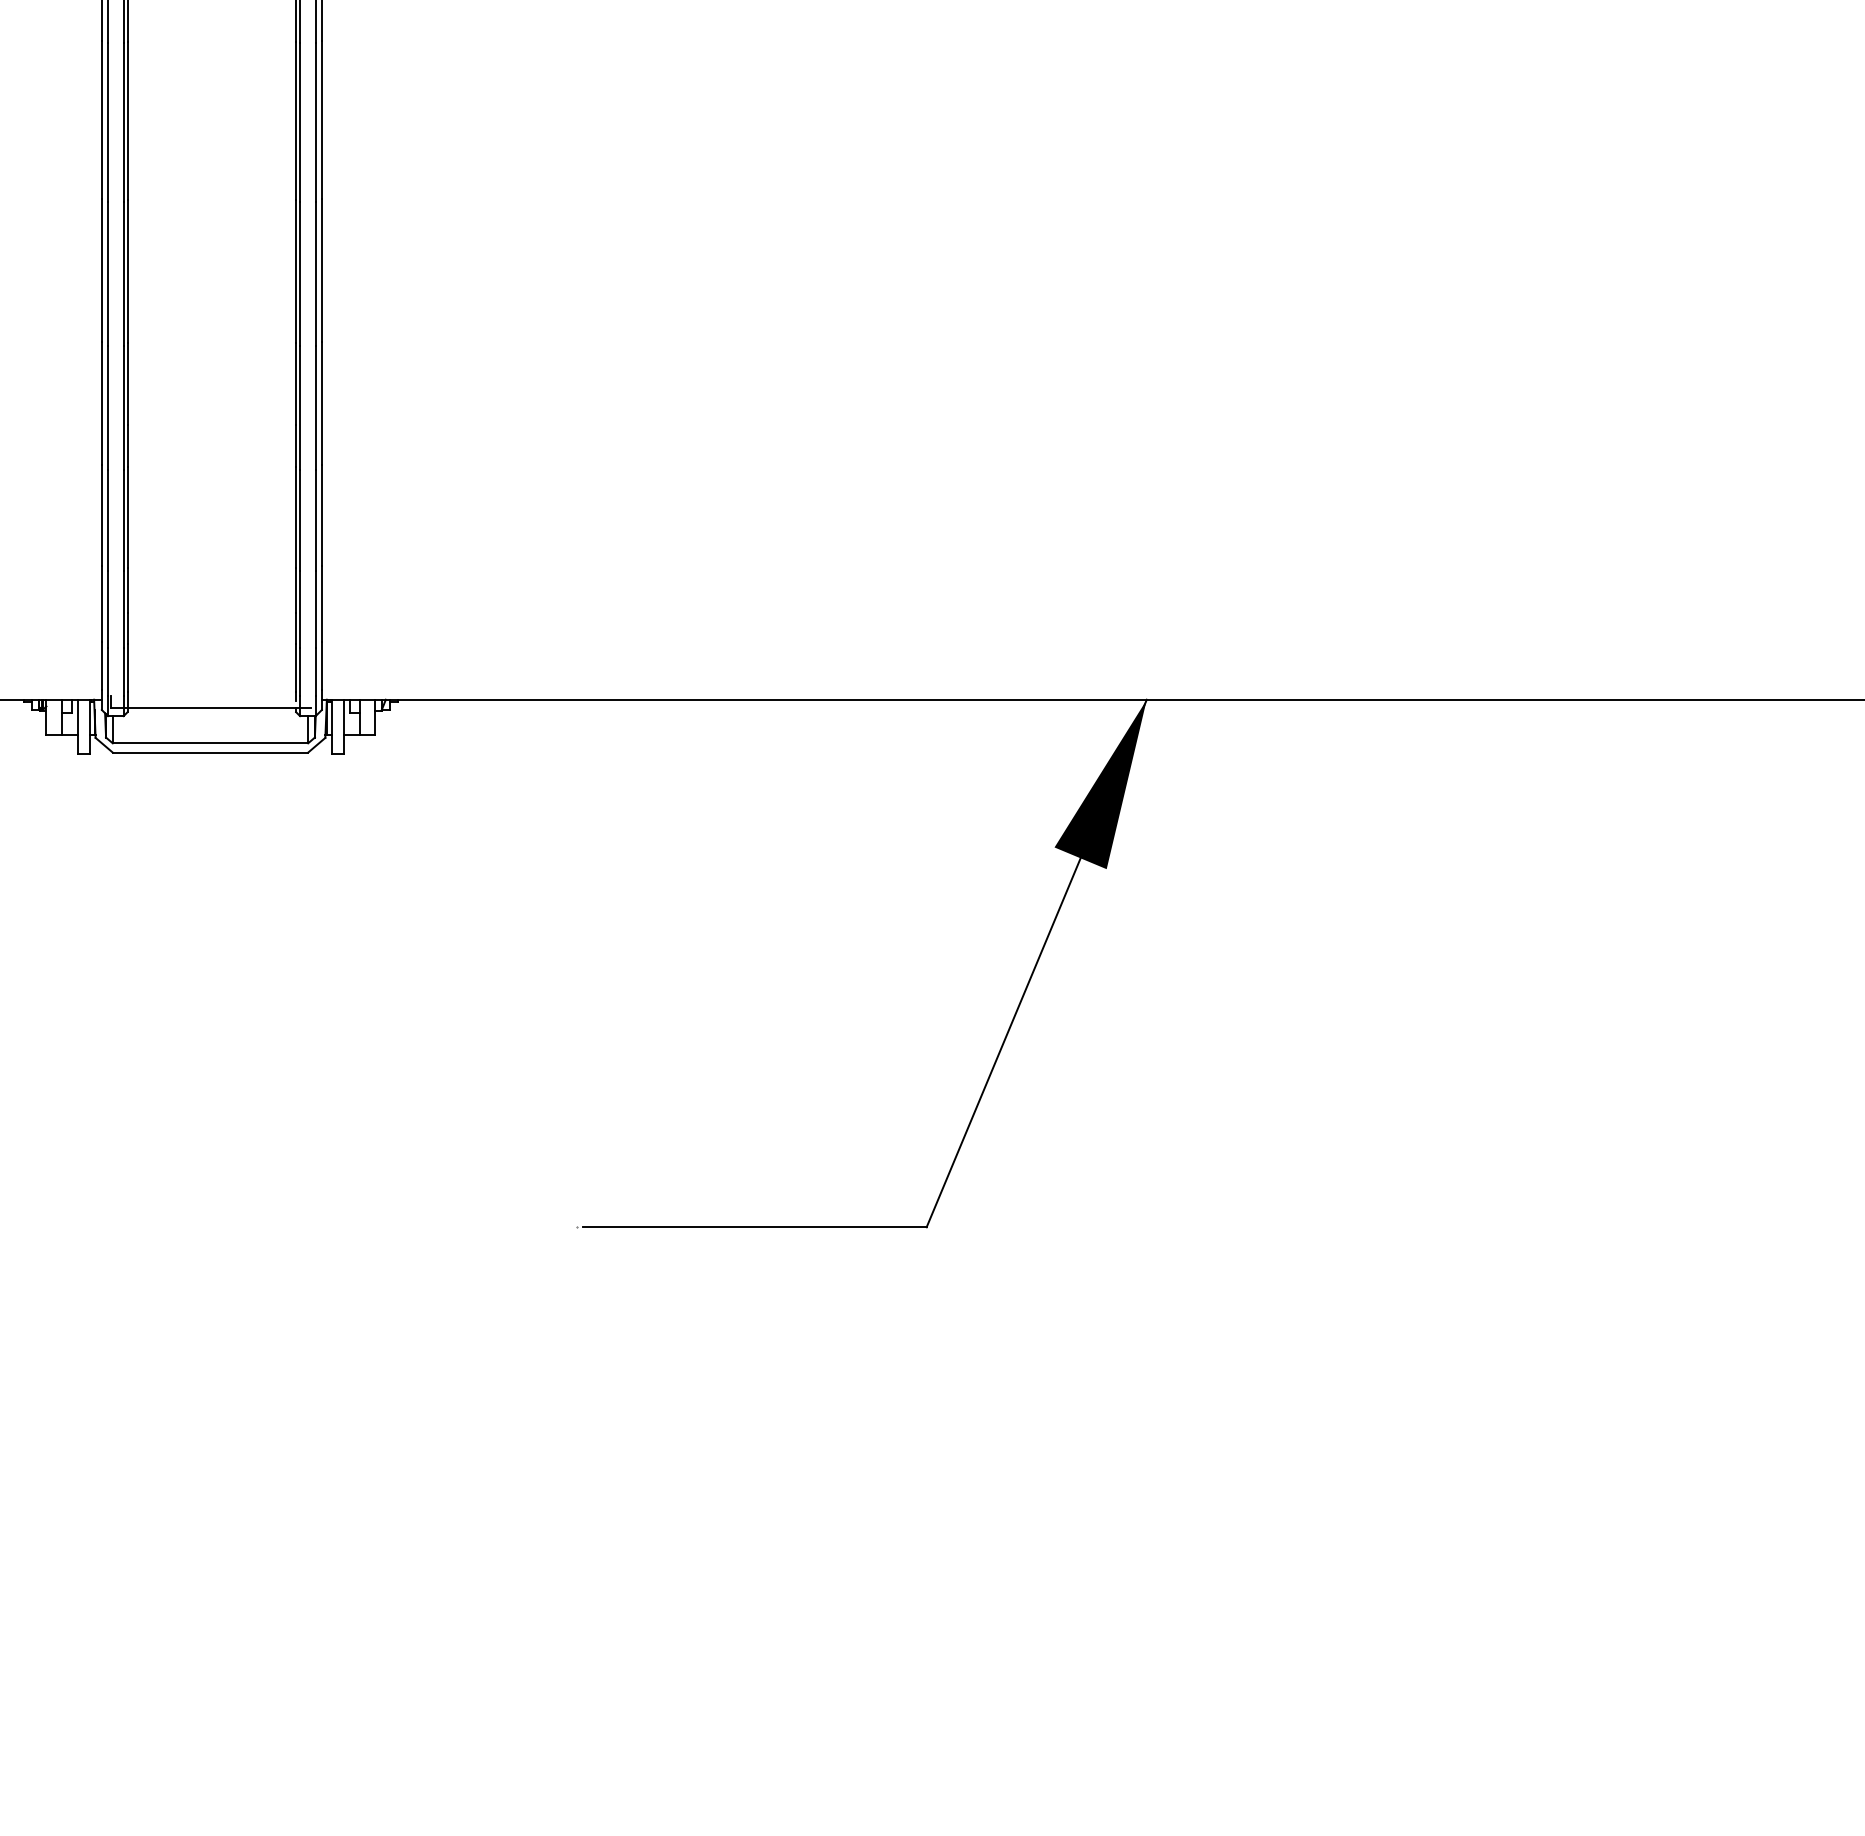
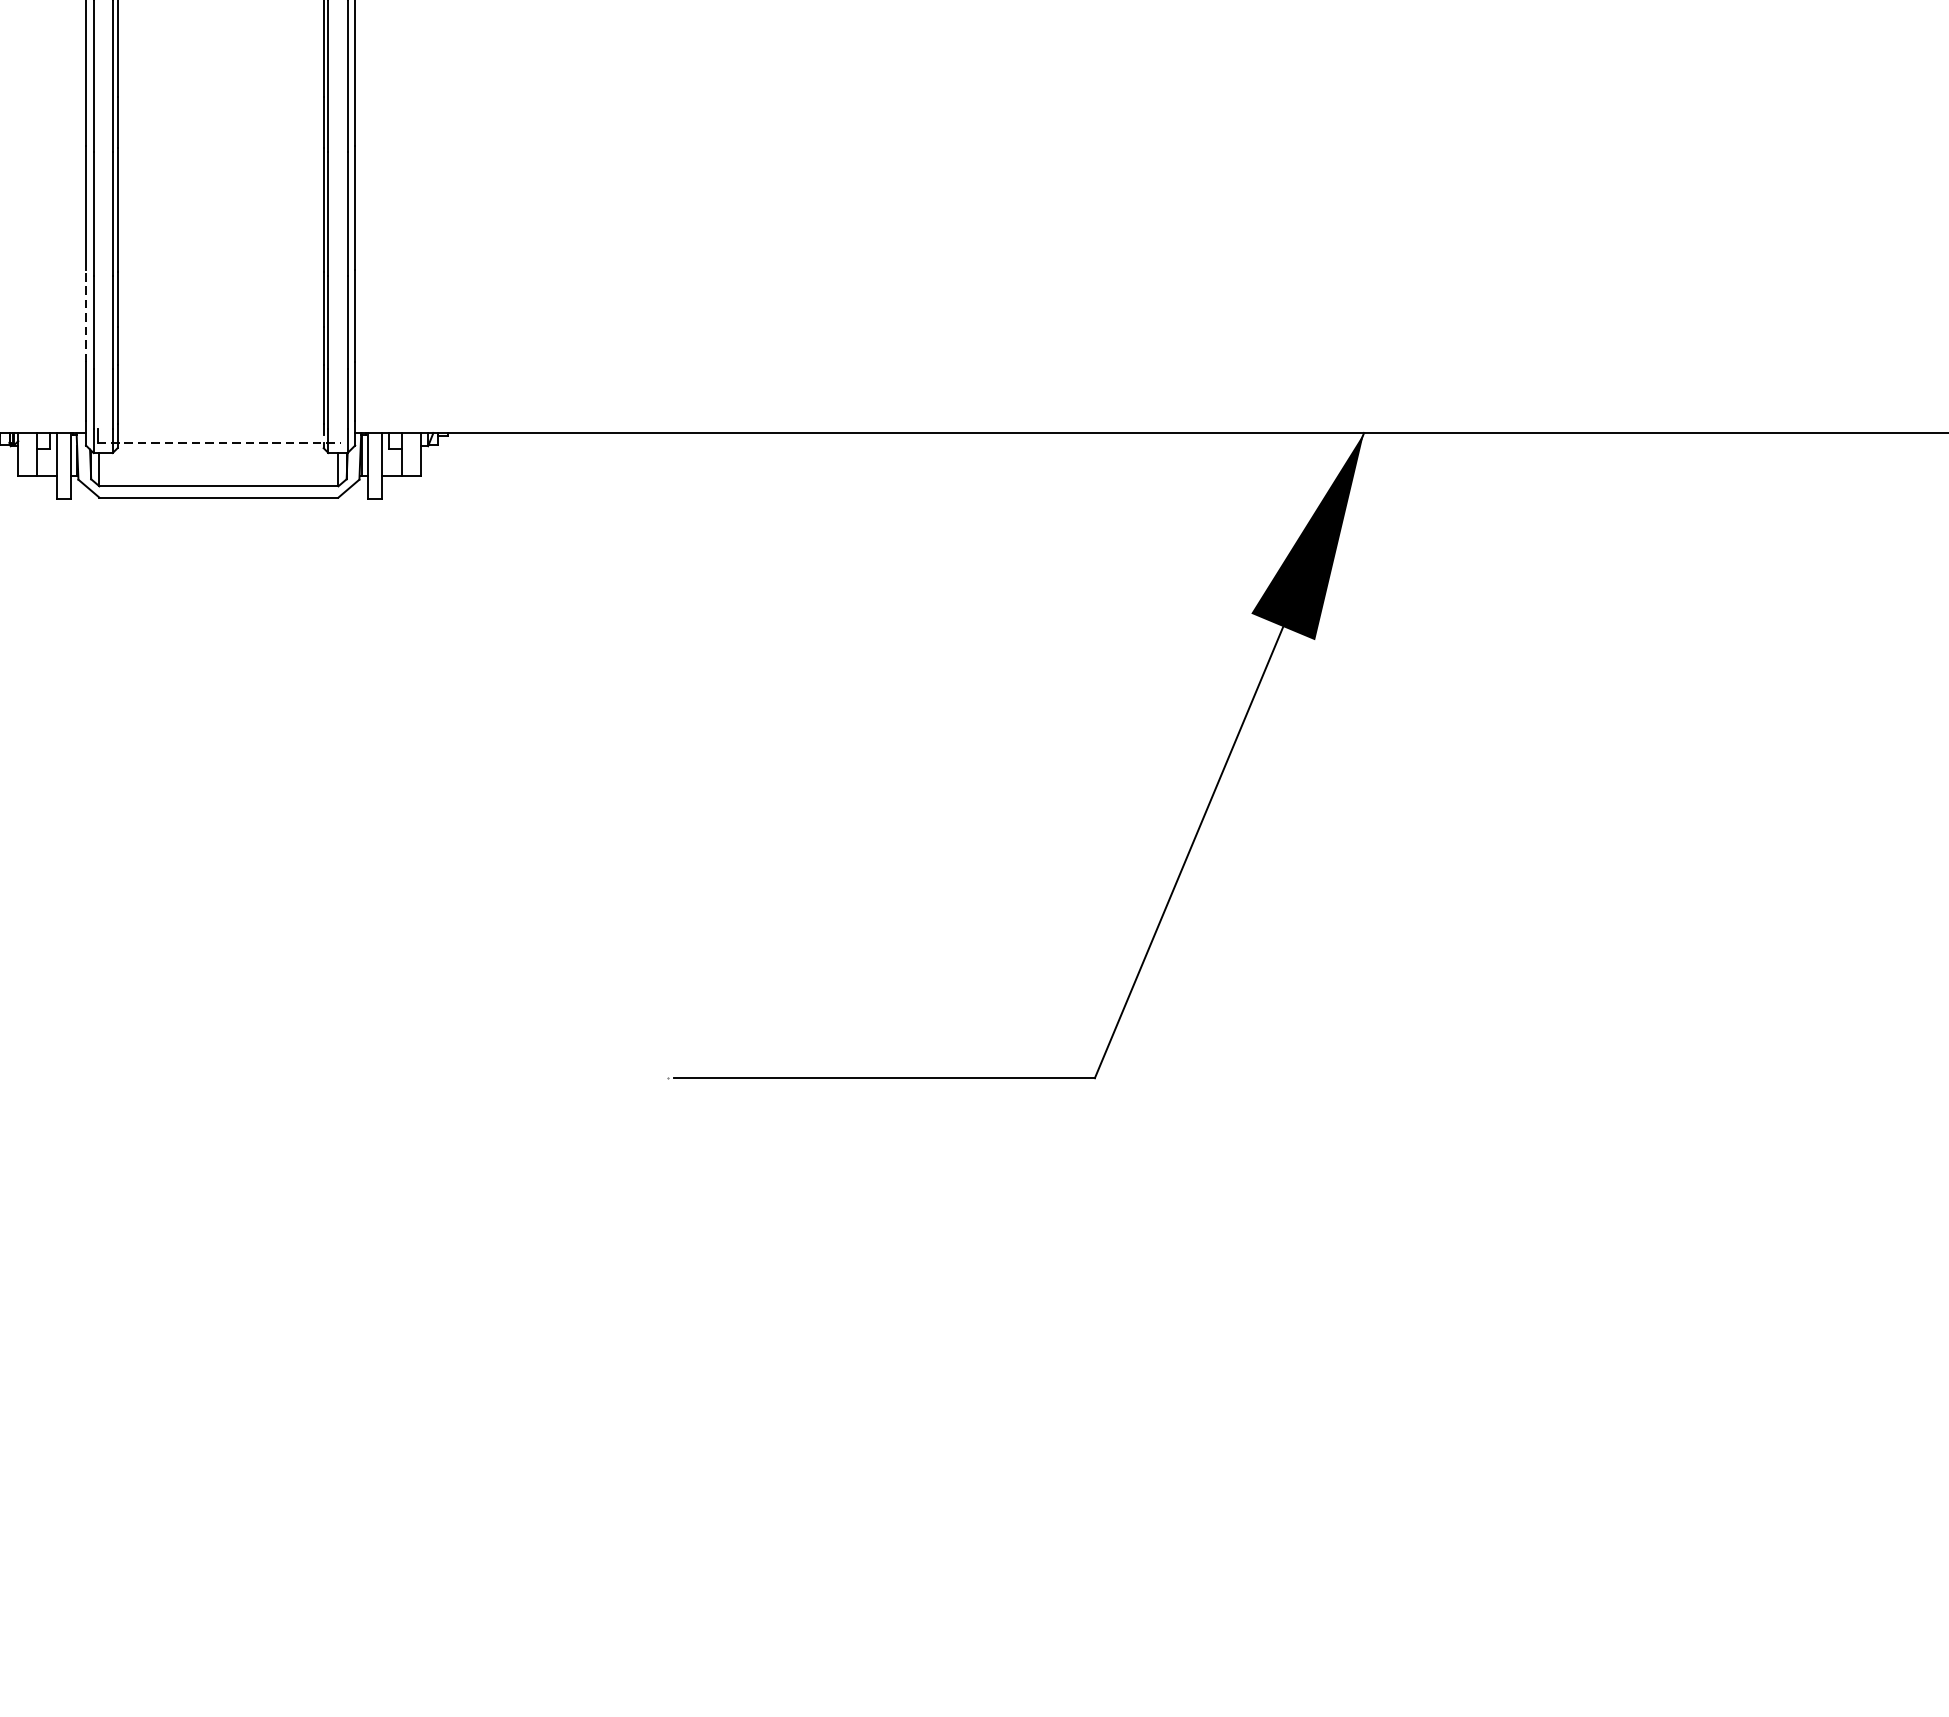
line: (101, 604) -> (85, 316), solid -> dashed
line: (210, 708) -> (218, 443), solid -> dashed

